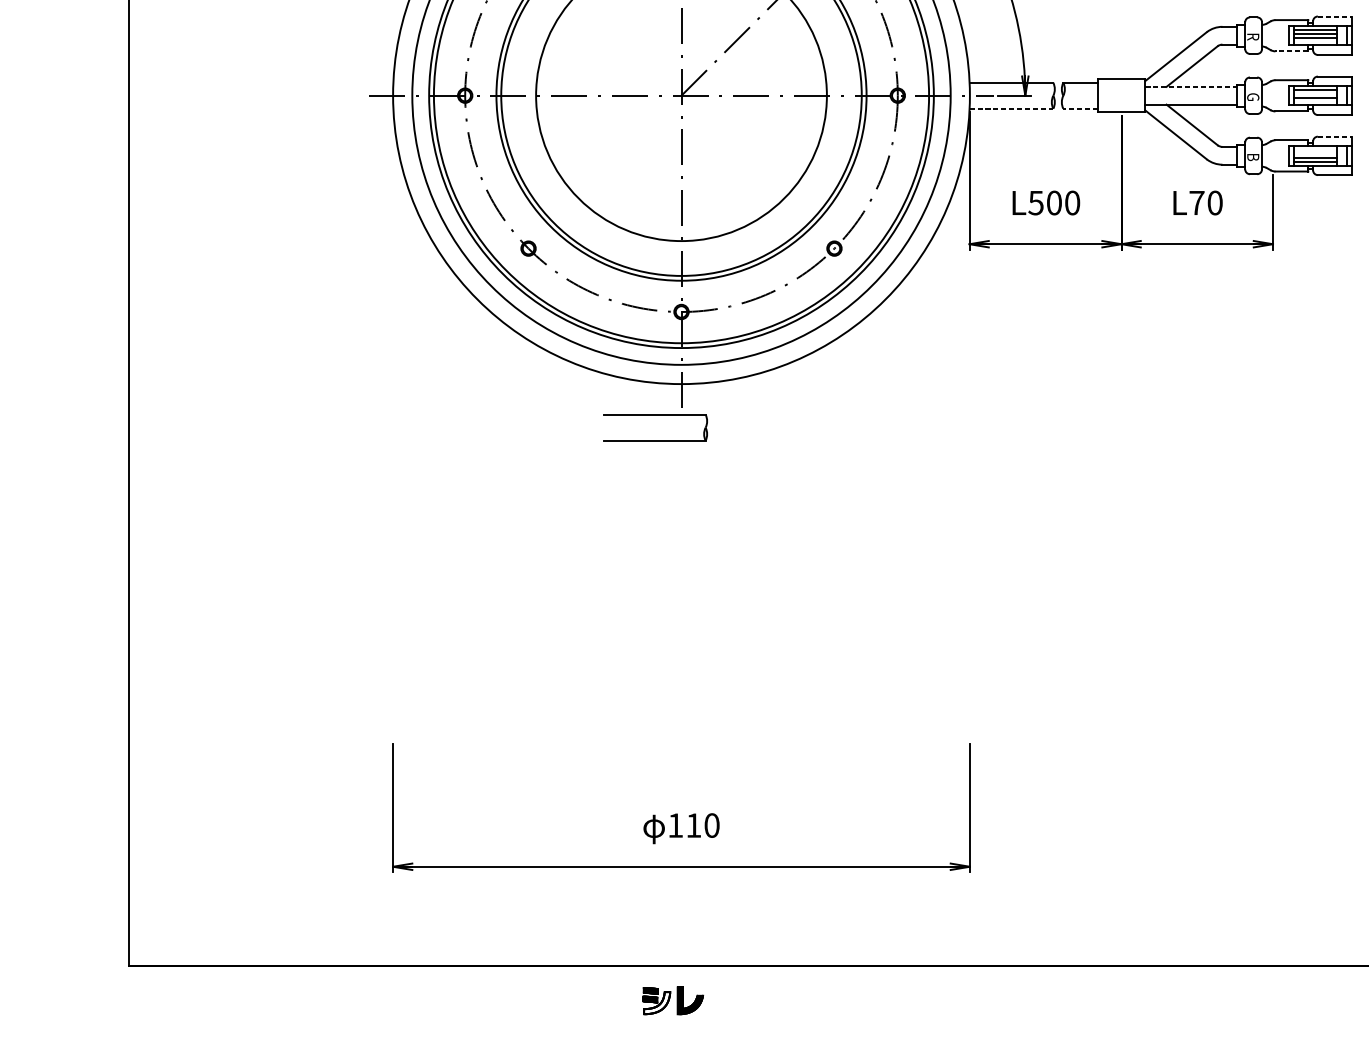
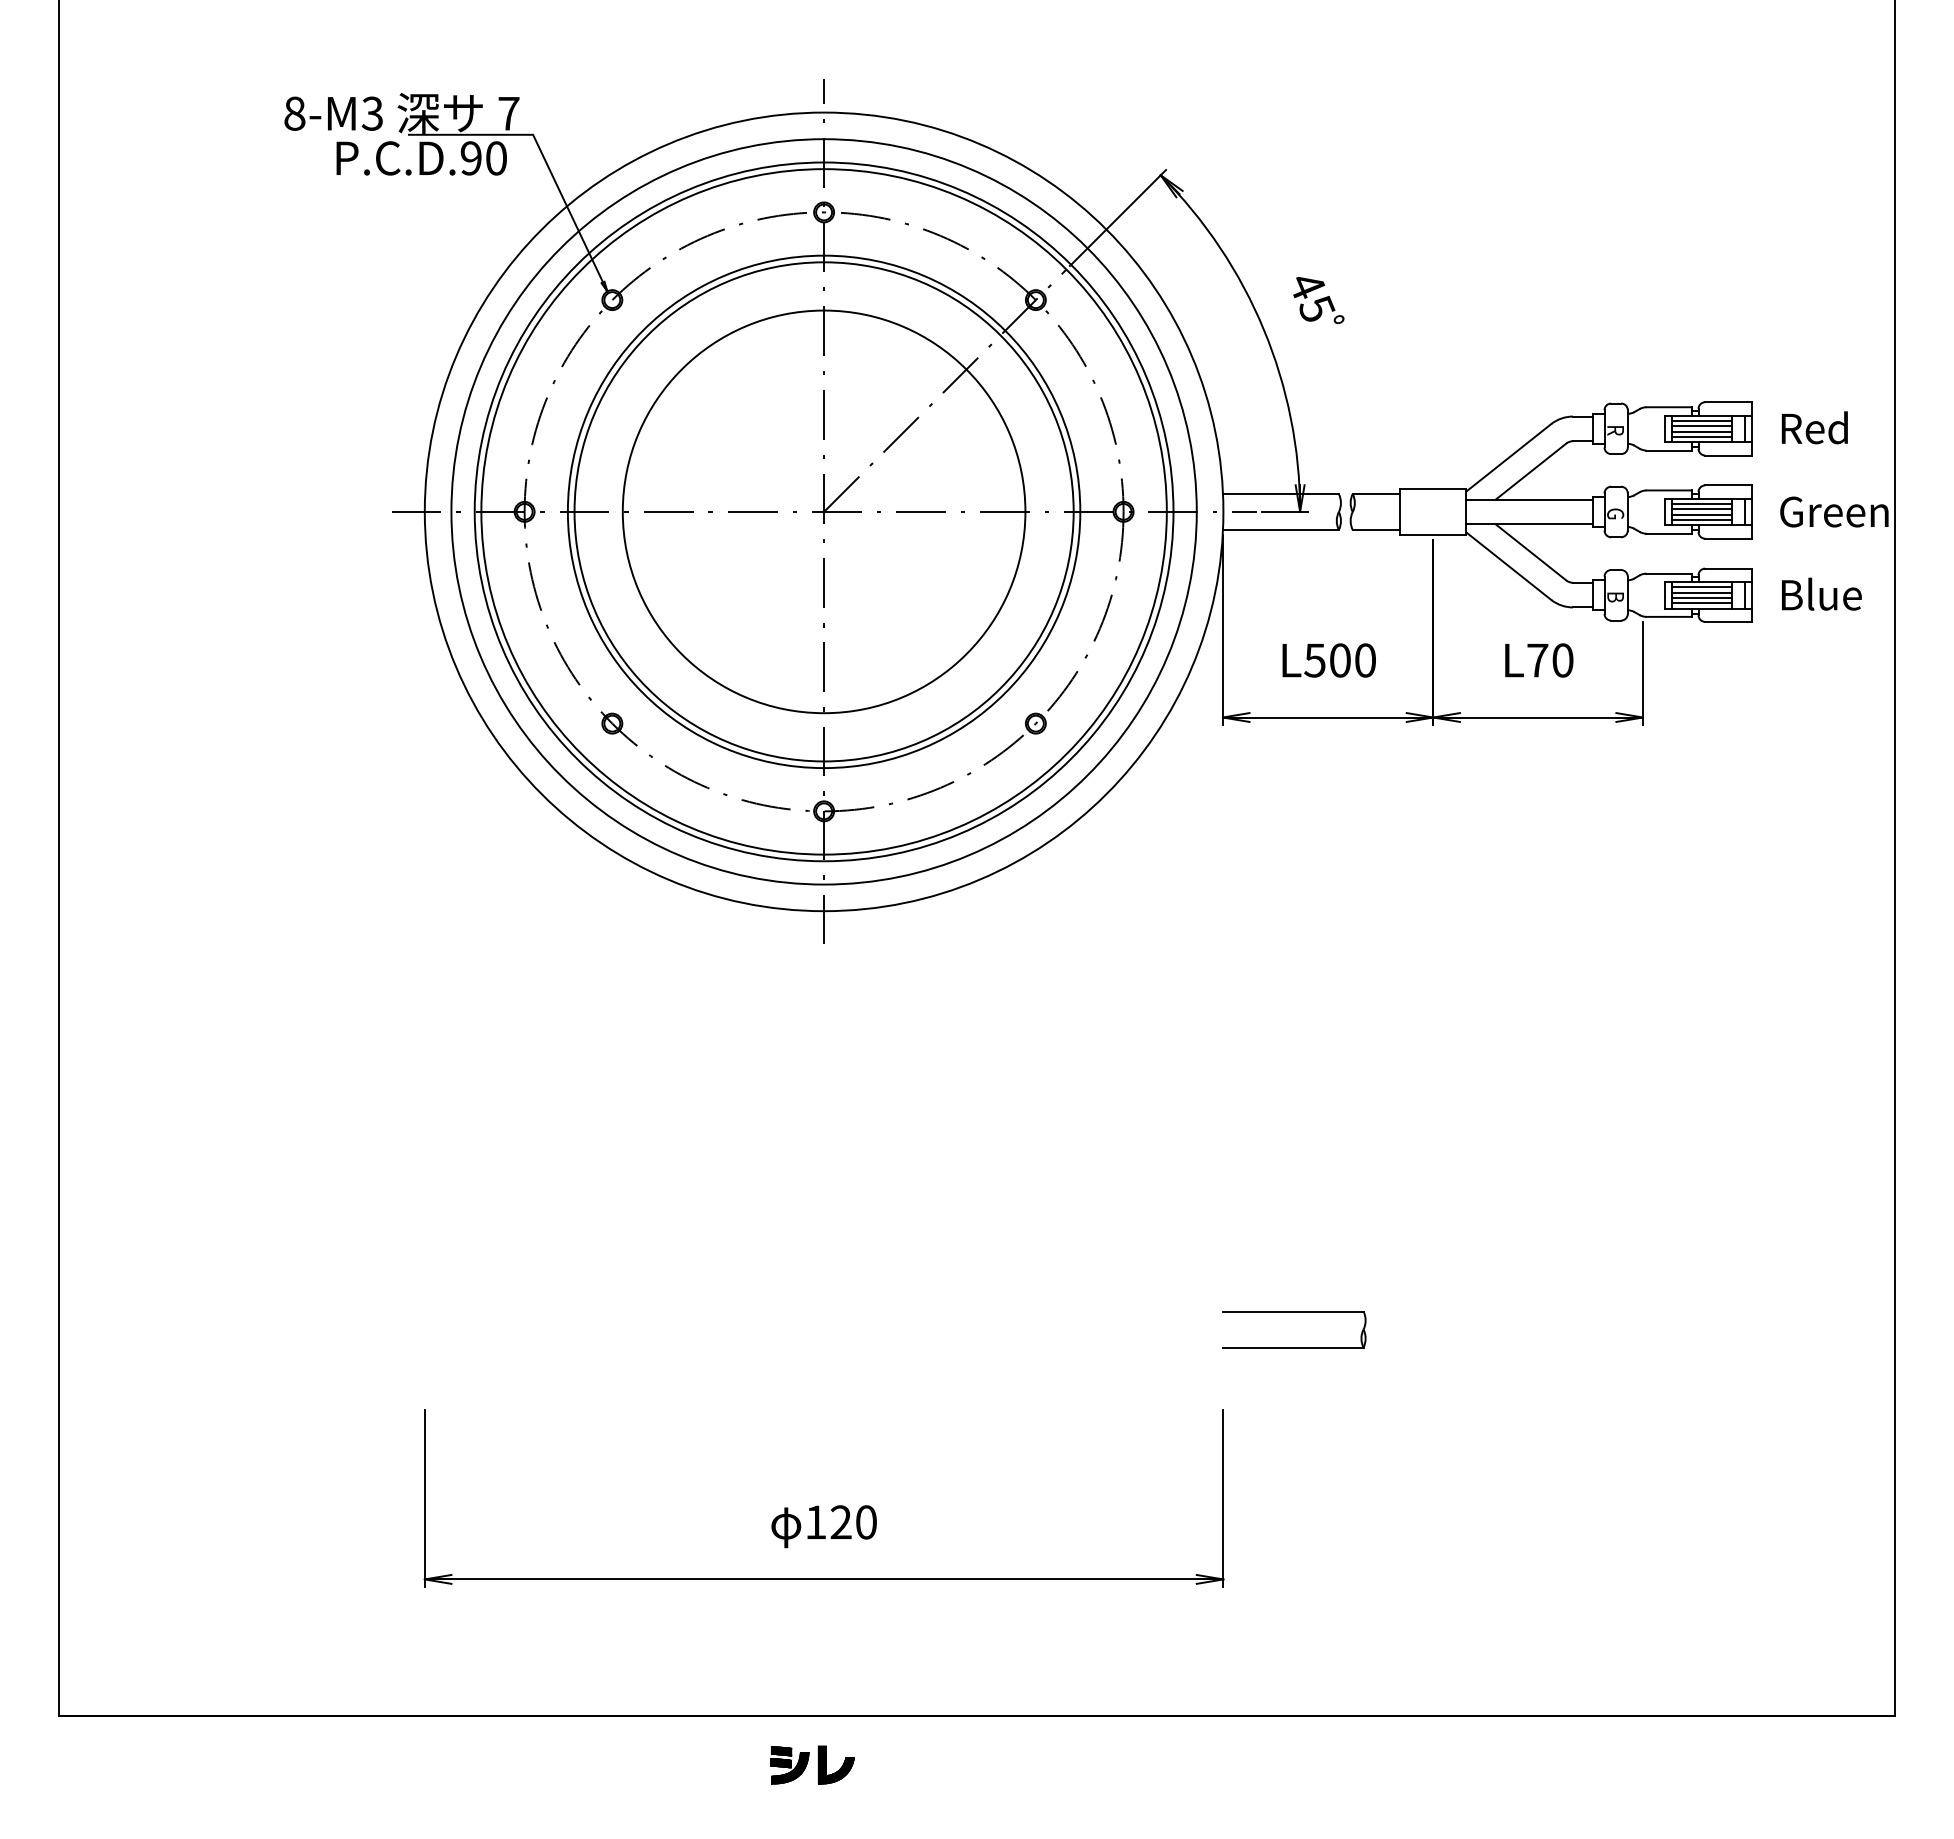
line: (1334, 16) -> (1728, 402), dashed -> solid
line: (1315, 41) -> (1701, 436), added
line: (1292, 51) -> (1669, 450), dashed -> solid
line: (1191, 86) -> (1530, 499), dashed -> solid
line: (1315, 93) -> (1701, 509), added
line: (1315, 101) -> (1701, 520), added
line: (1011, 108) -> (1280, 529), dashed -> solid
line: (1080, 108) -> (1376, 529), dashed -> solid
line: (1334, 136) -> (1728, 568), dashed -> solid
line: (1315, 150) -> (1701, 587), added
line: (1315, 153) -> (1701, 592), added
part: (655, 415) -> (1294, 1312), moved
text: (693, 824) -> (840, 1521), 110 -> 120
fill: (657, 1003) -> (790, 1768), added

